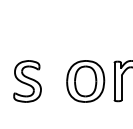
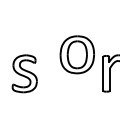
part: (84, 81) -> (76, 54), moved

